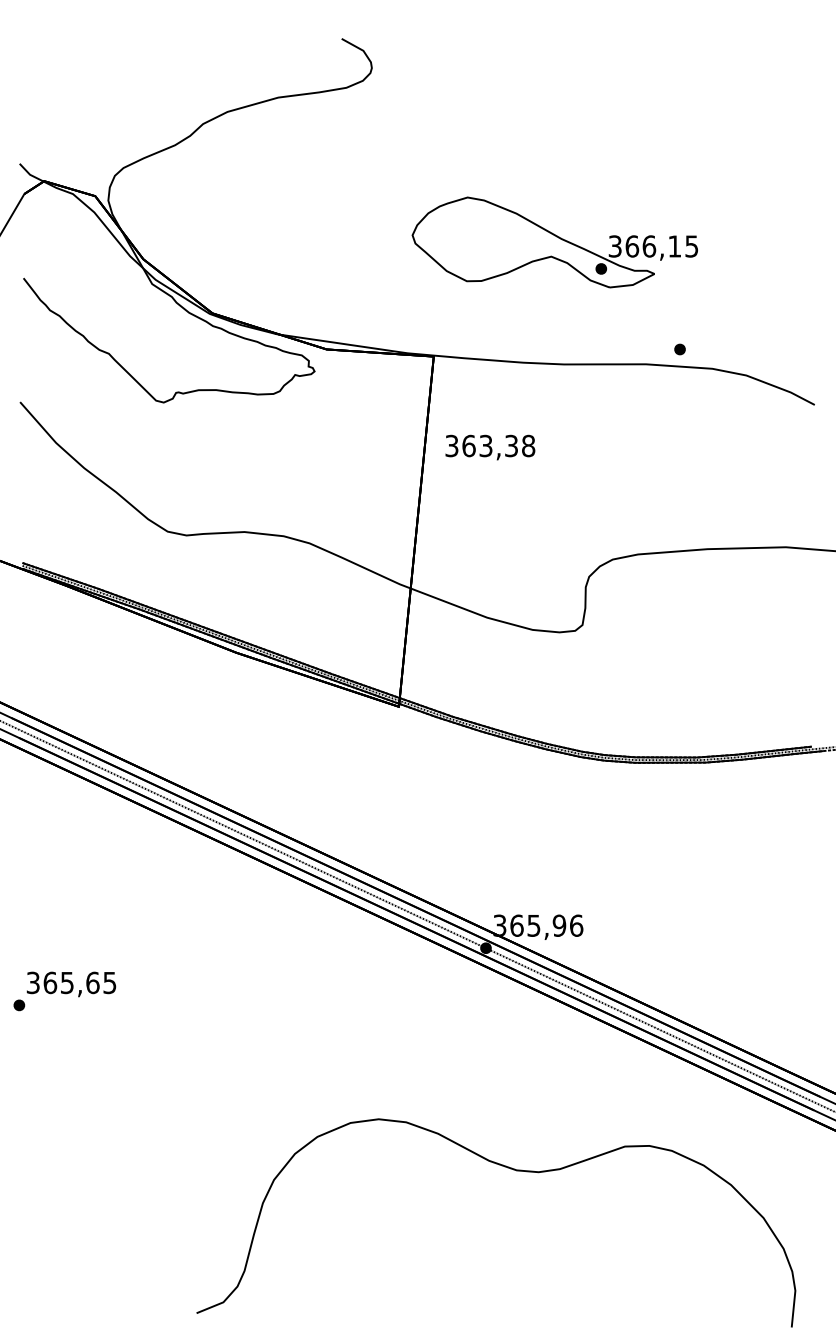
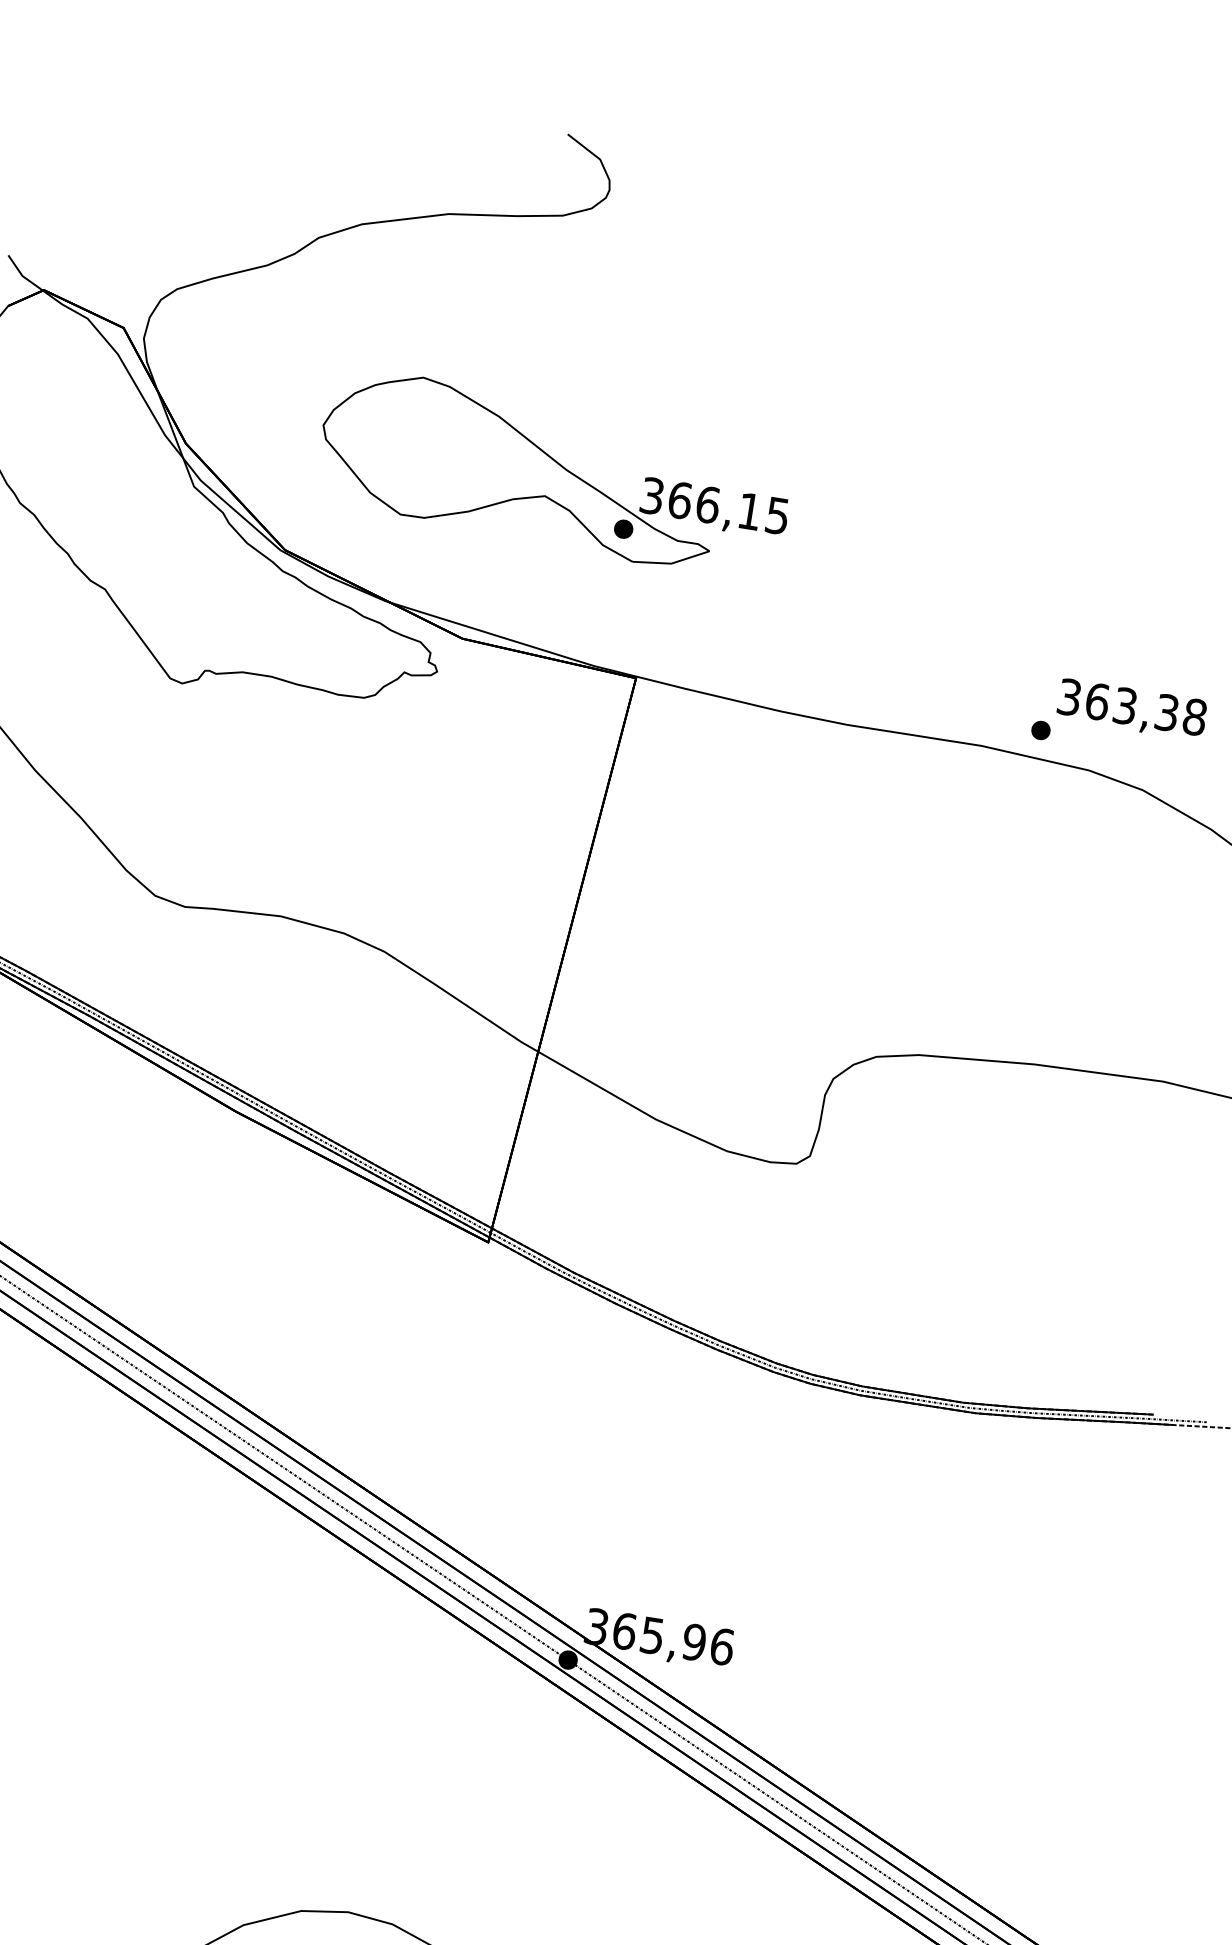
part: (554, 242) -> (553, 473), moved
text: (490, 447) -> (1132, 709), moved

